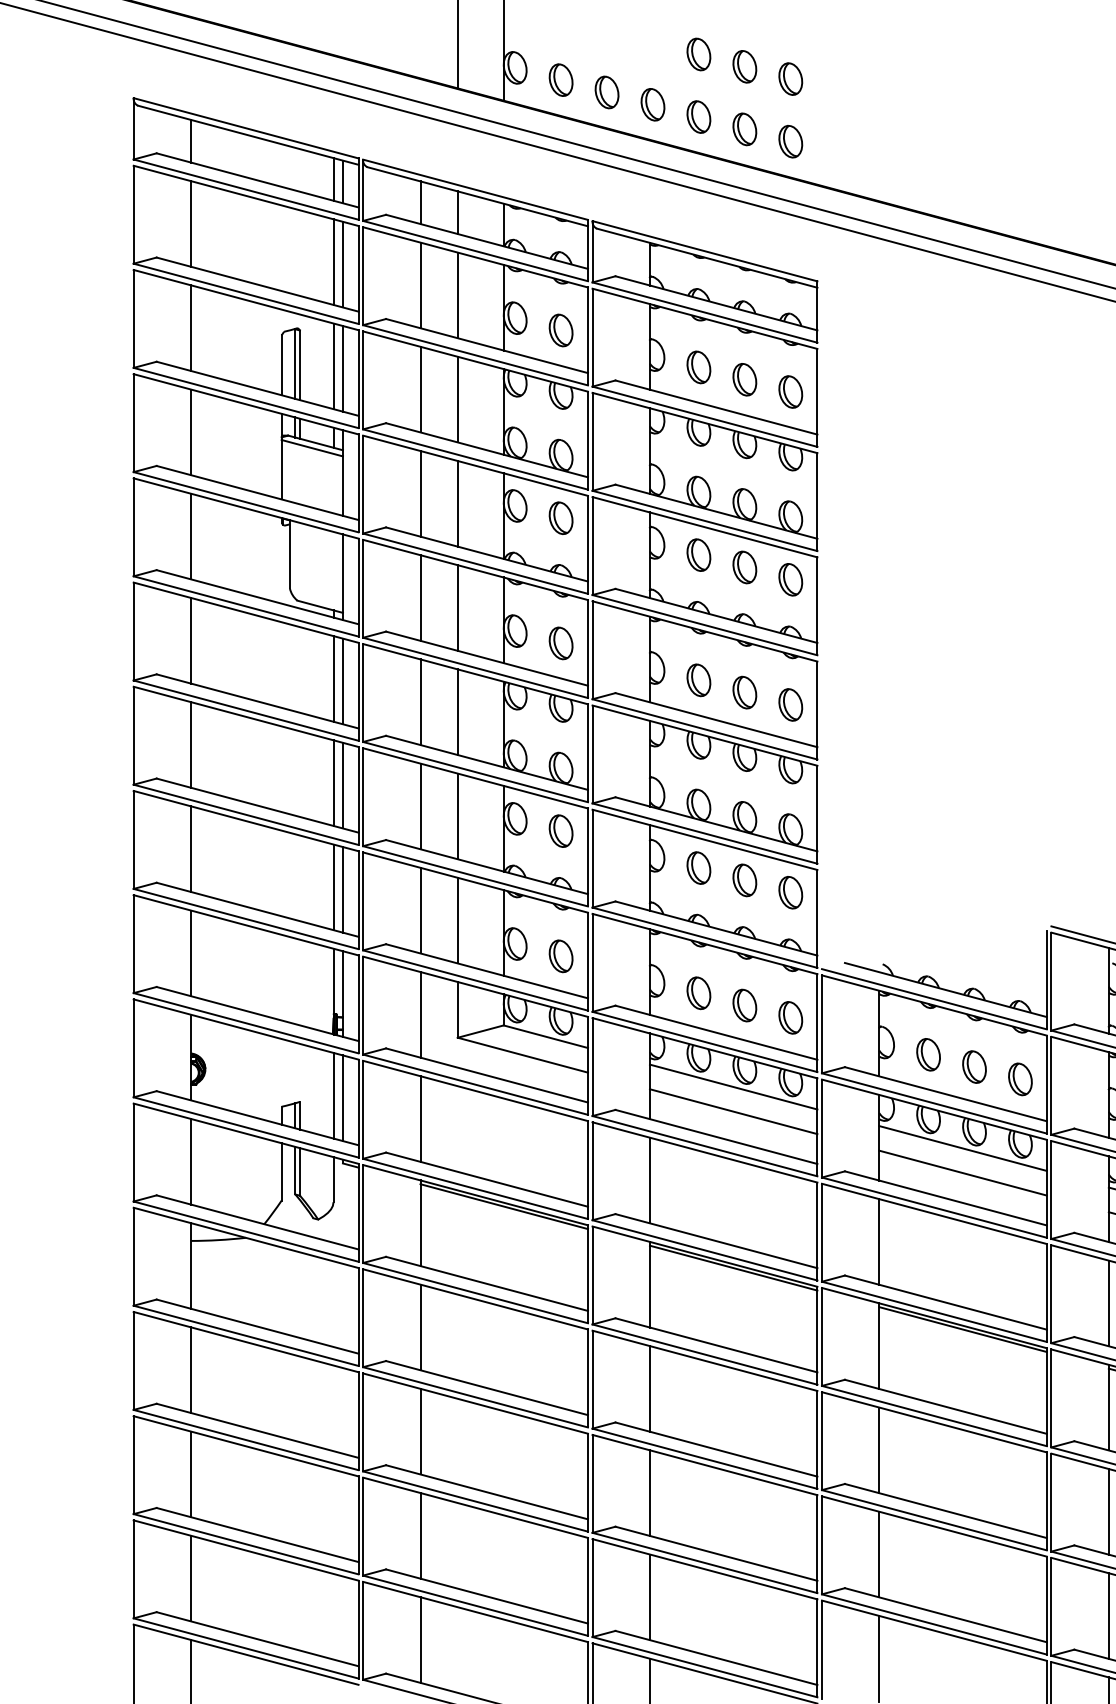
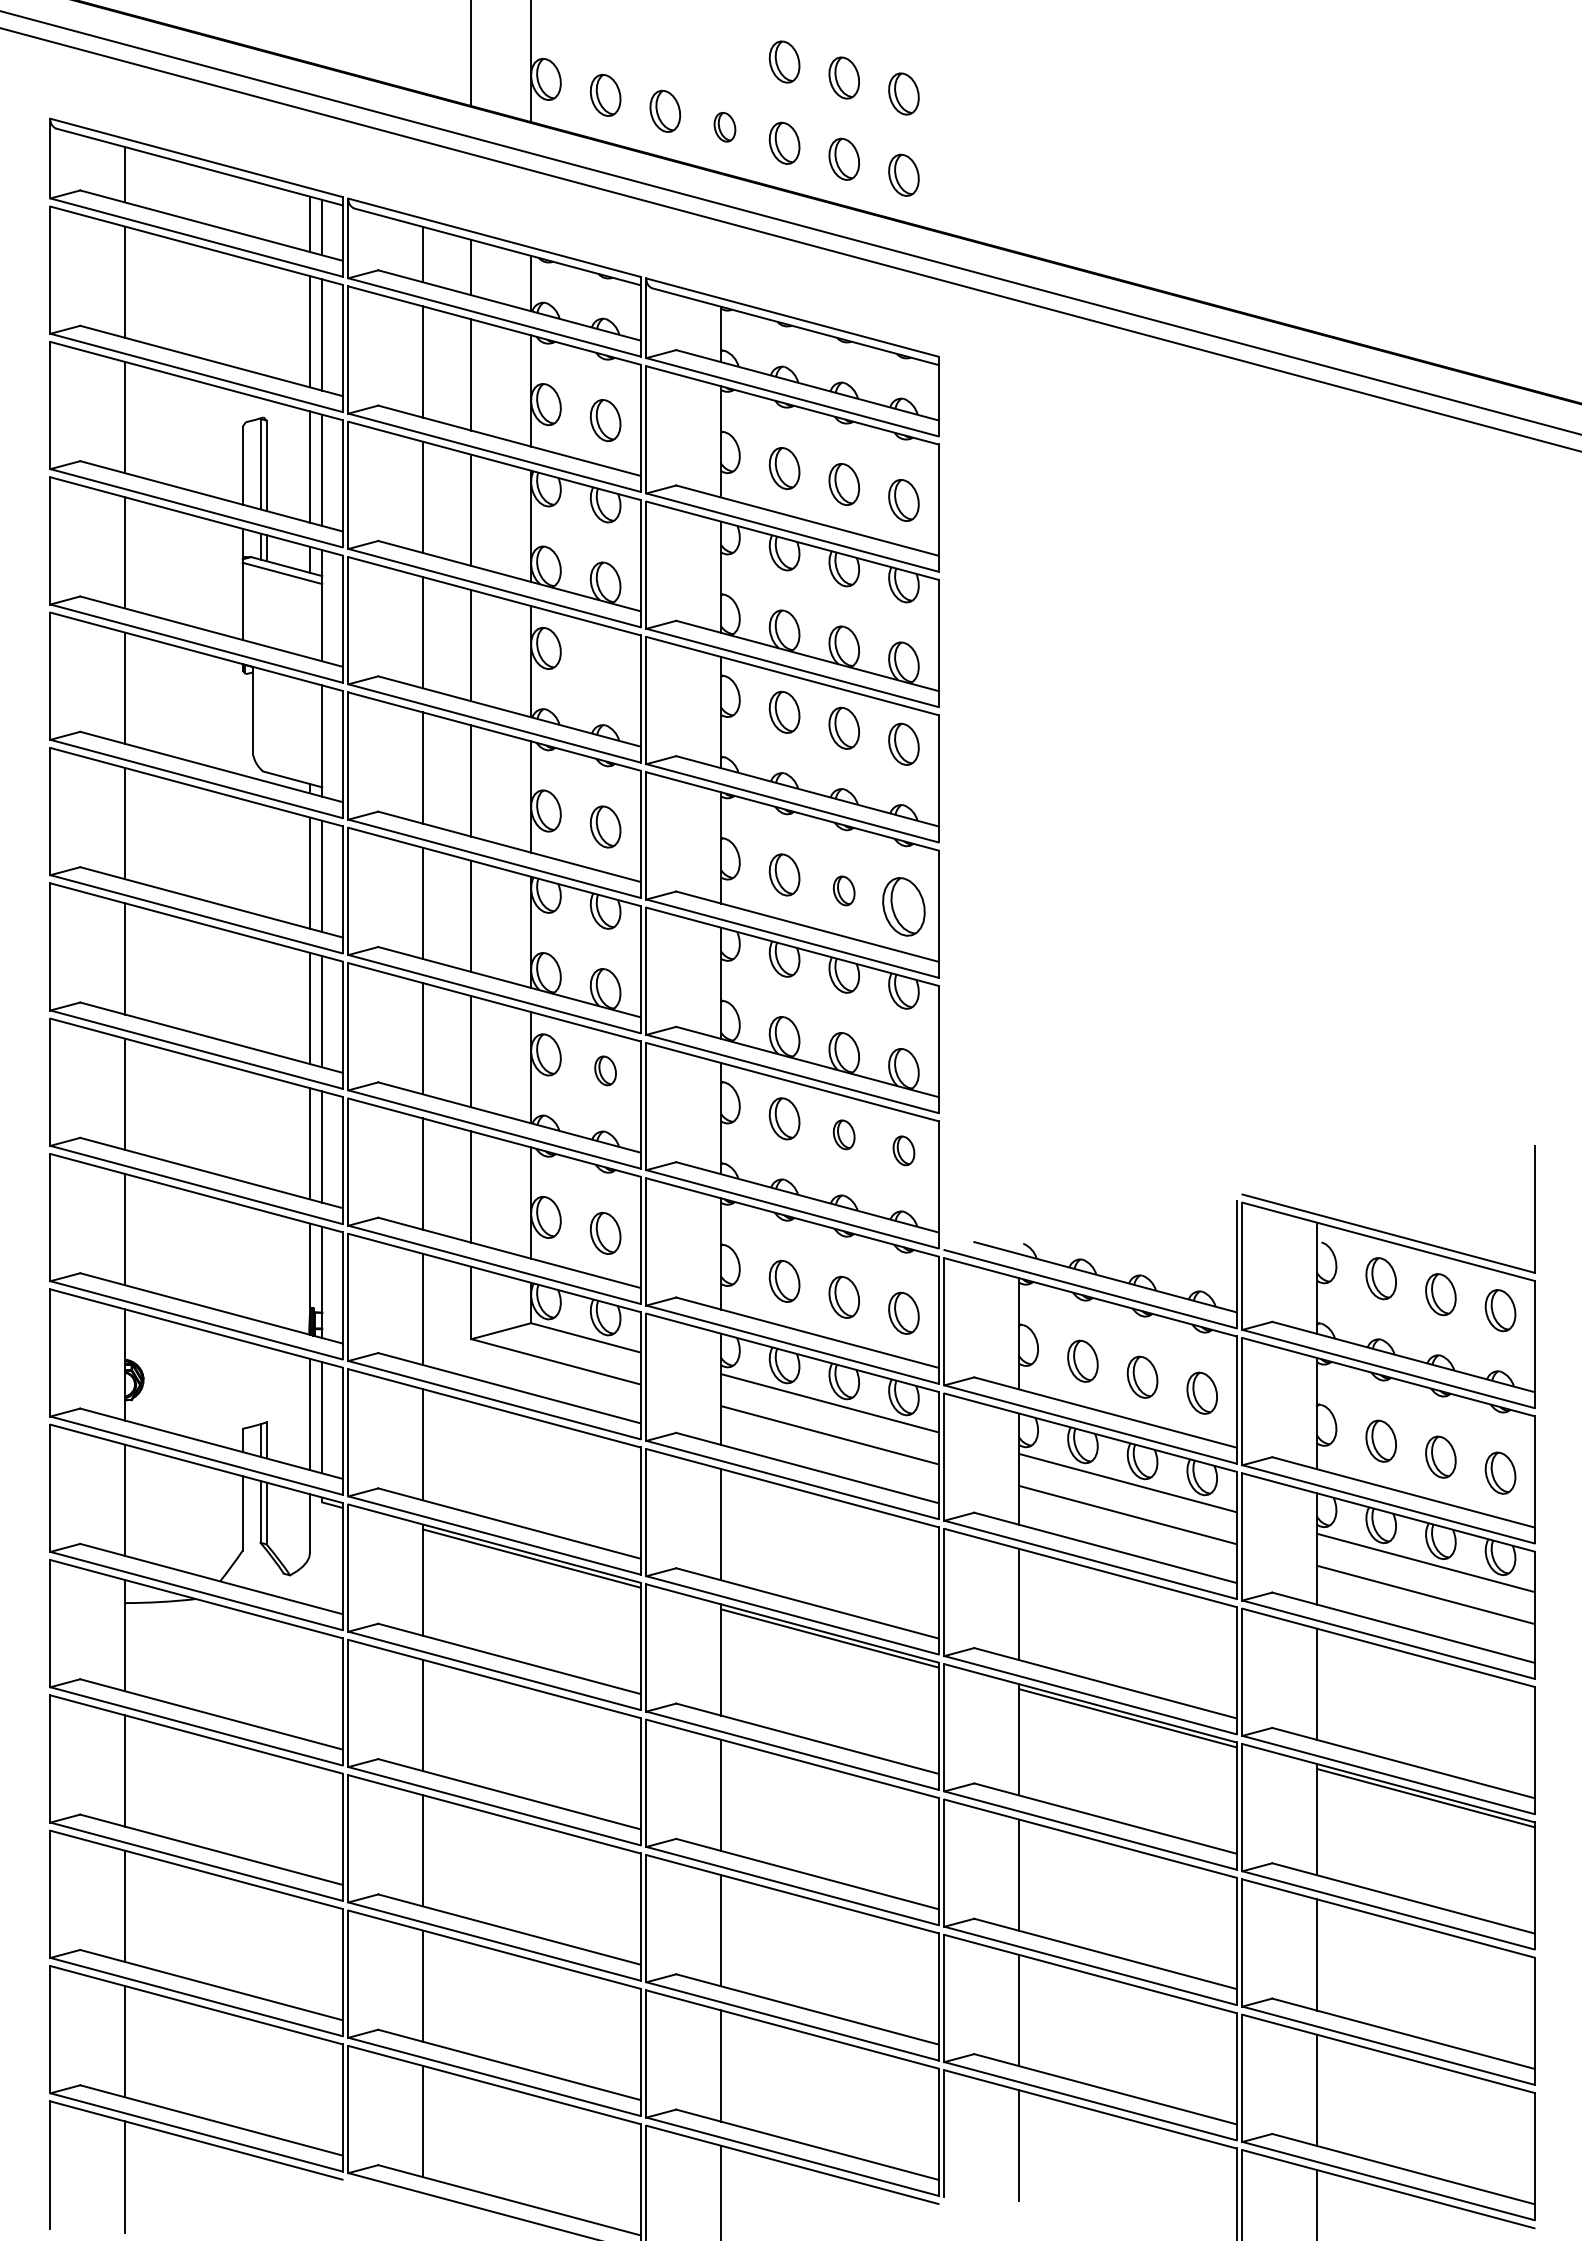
part: (652, 104) -> (724, 126), size x0.7
part: (561, 517) -> (605, 663), removed
part: (744, 692) -> (843, 890), size x0.7
part: (790, 704) -> (903, 906), size x1.4
part: (561, 830) -> (605, 1070), size x0.7
part: (744, 880) -> (843, 1134), size x0.7
part: (790, 892) -> (903, 1150), size x0.7

